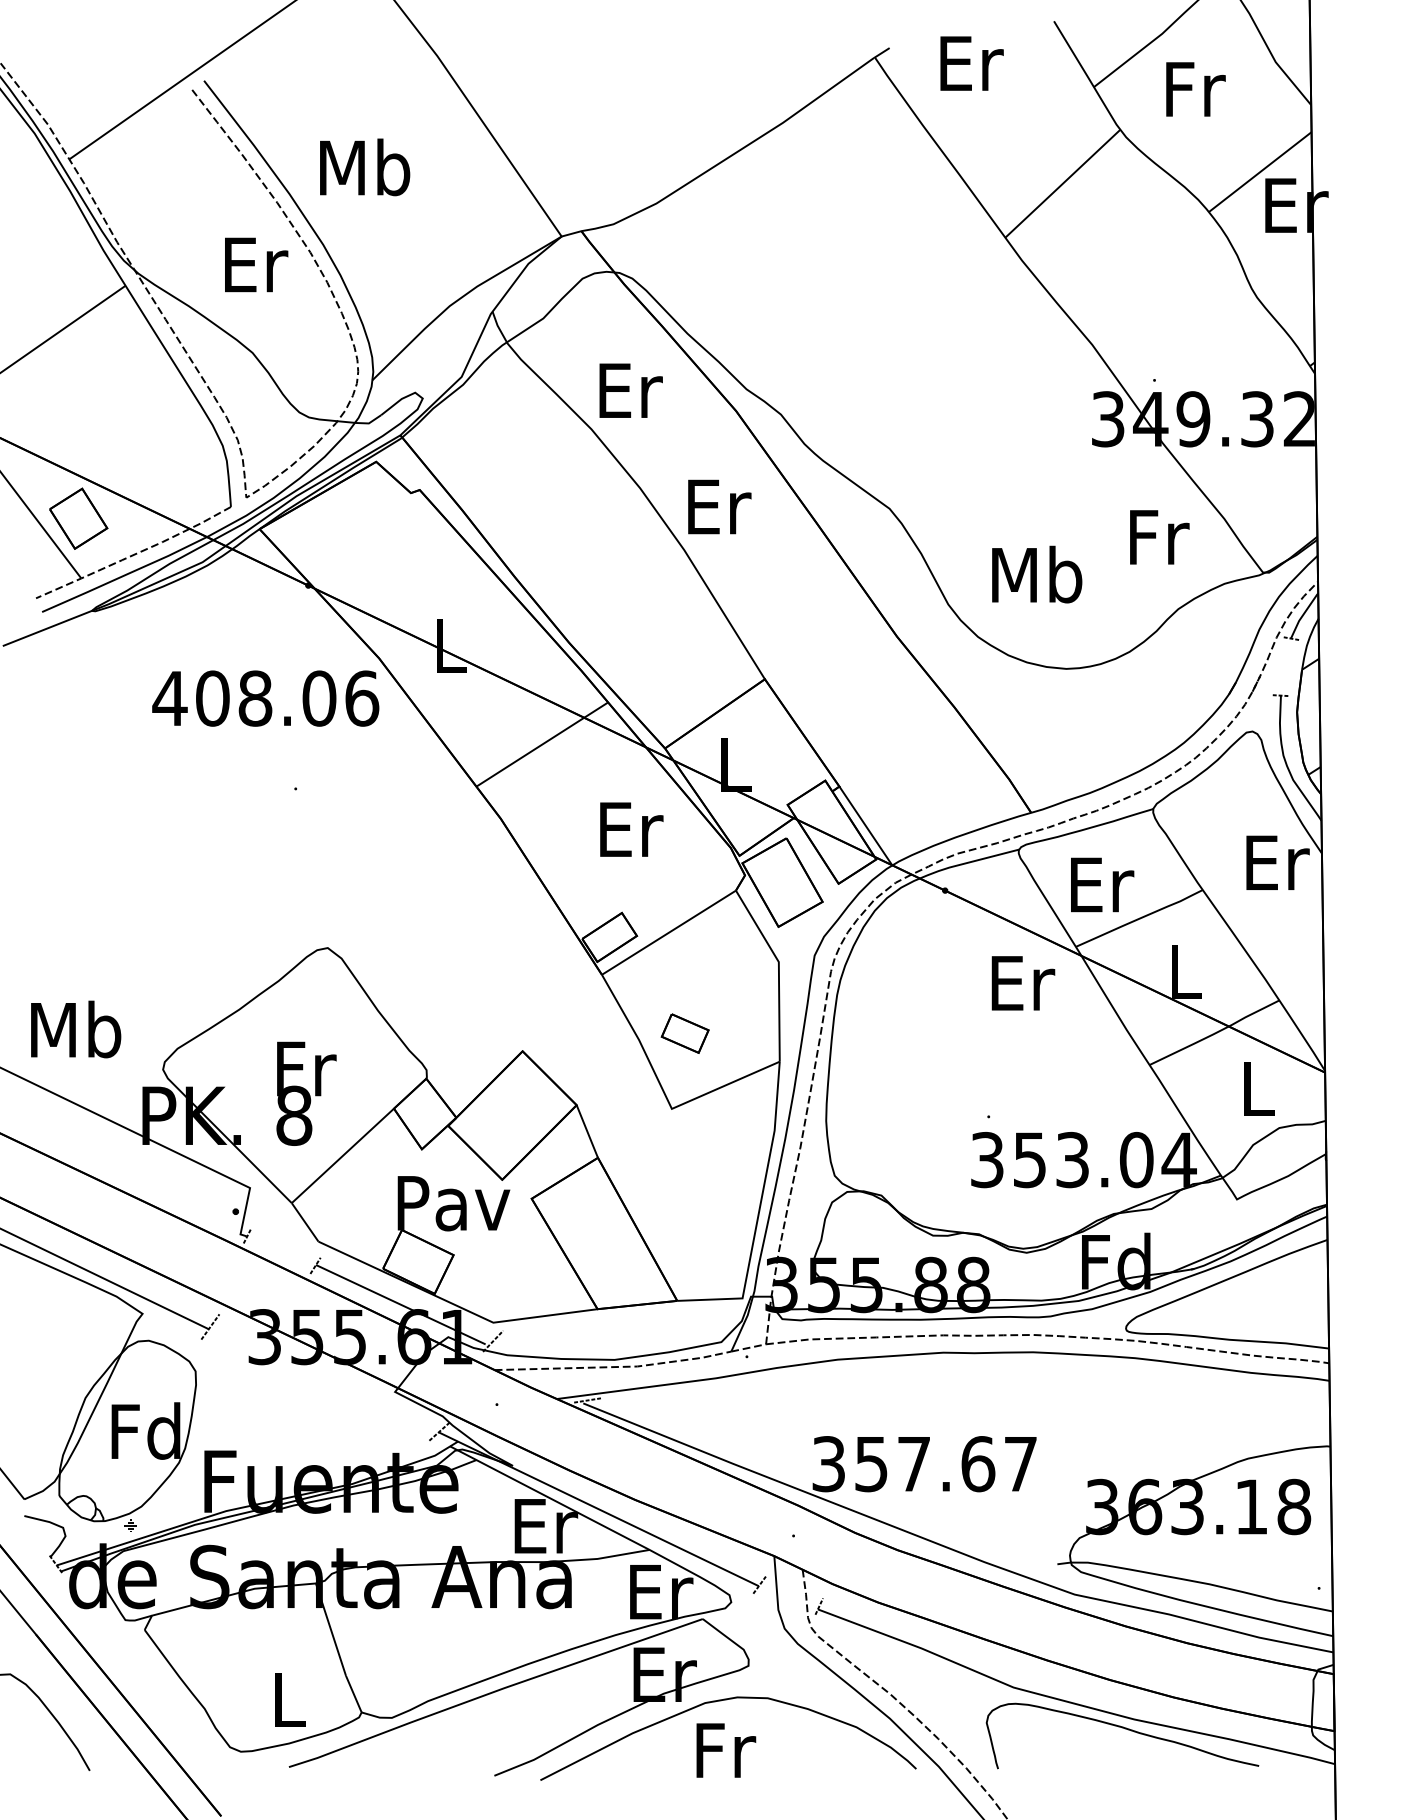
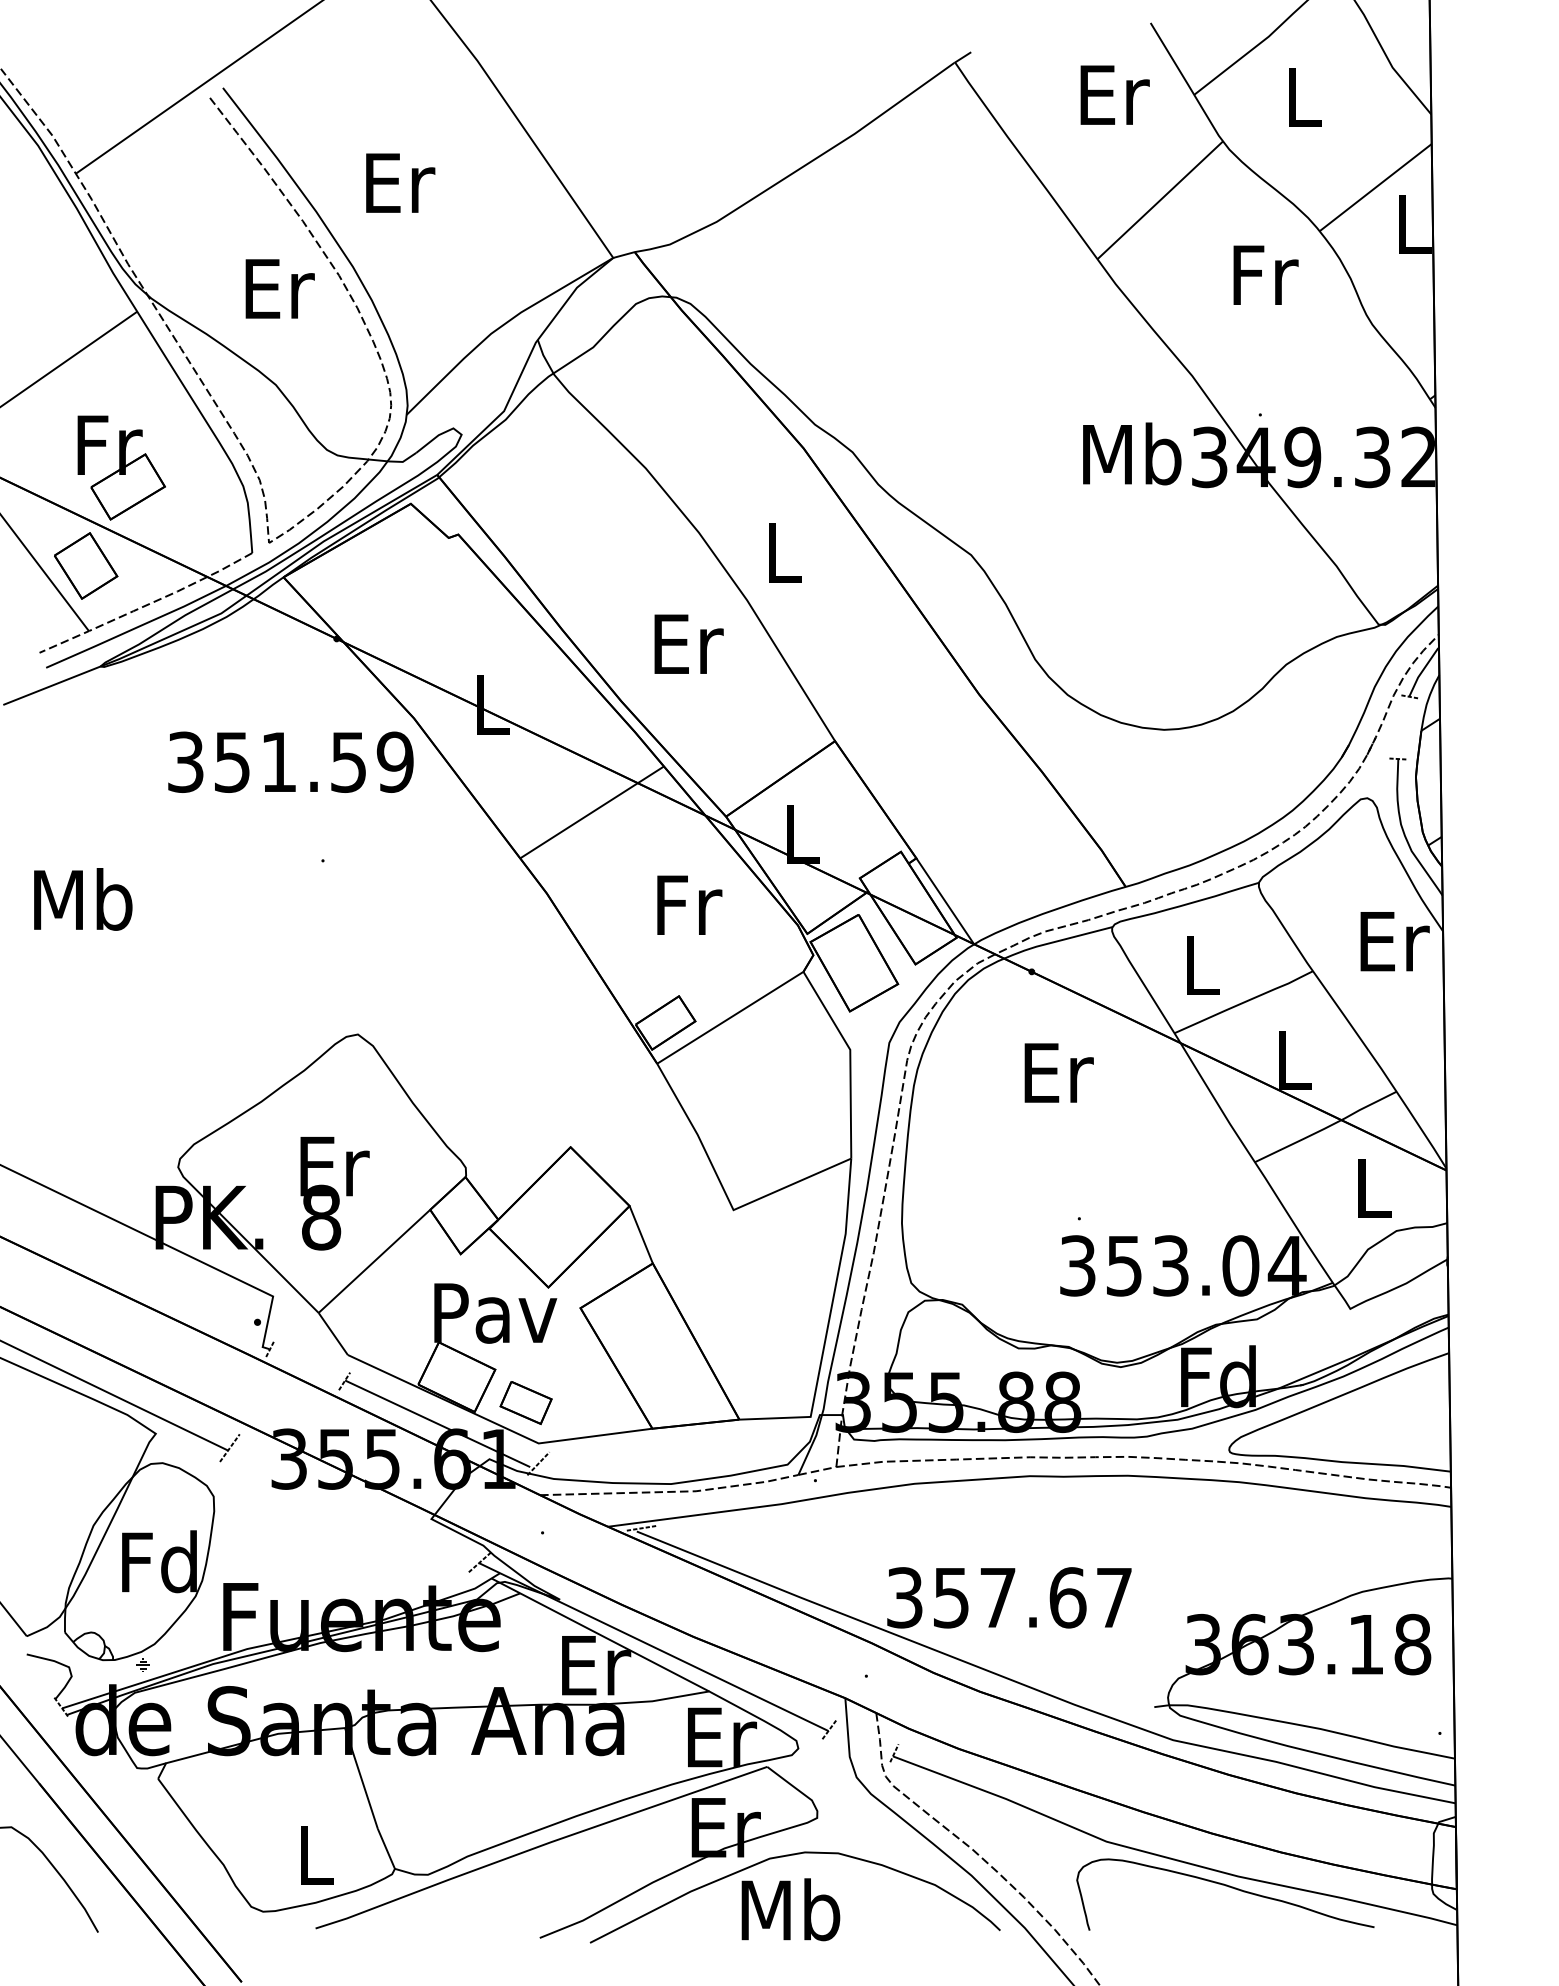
text: (971, 62) -> (1114, 94), moved
text: (1195, 88) -> (1305, 96), Fr -> L
text: (364, 167) -> (398, 182), Mb -> Er
text: (1296, 204) -> (1415, 223), Er -> L
text: (630, 390) -> (688, 643), moved
part: (111, 428) -> (121, 467), added
text: (719, 506) -> (785, 552), Er -> L
text: (1159, 536) -> (1265, 274), moved
text: (1037, 574) -> (1132, 453), moved
text: (265, 697) -> (290, 761), 408.06 -> 351.59
text: (631, 828) -> (689, 904), Er -> Fr
text: (1102, 884) -> (1203, 965), Er -> L
text: (1022, 982) -> (1058, 1072), moved
text: (76, 1029) -> (83, 899), moved
part: (684, 1034) -> (525, 1403), moved
text: (306, 1068) -> (334, 1166), Fr -> Er
text: (724, 1749) -> (790, 1909), Fr -> Mb

